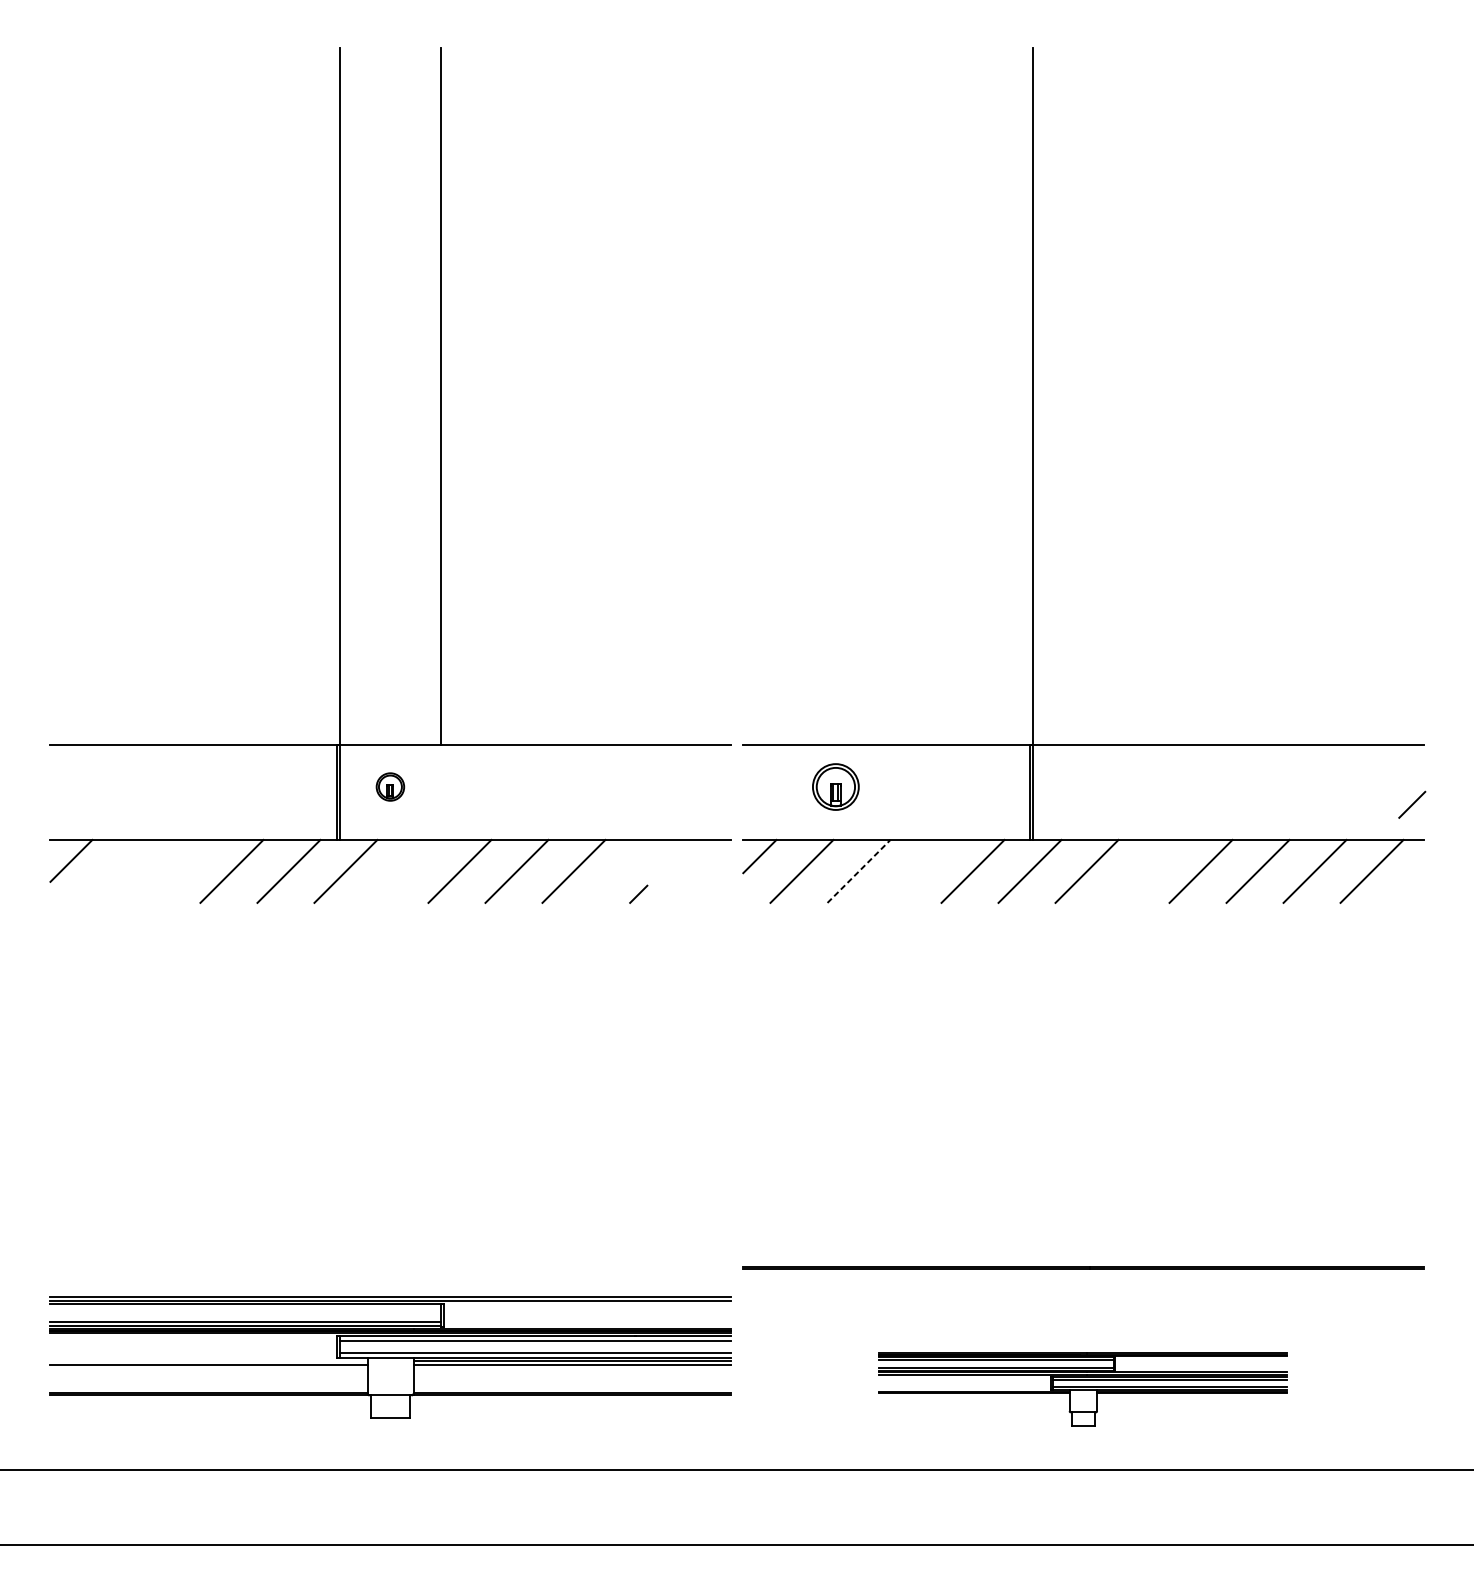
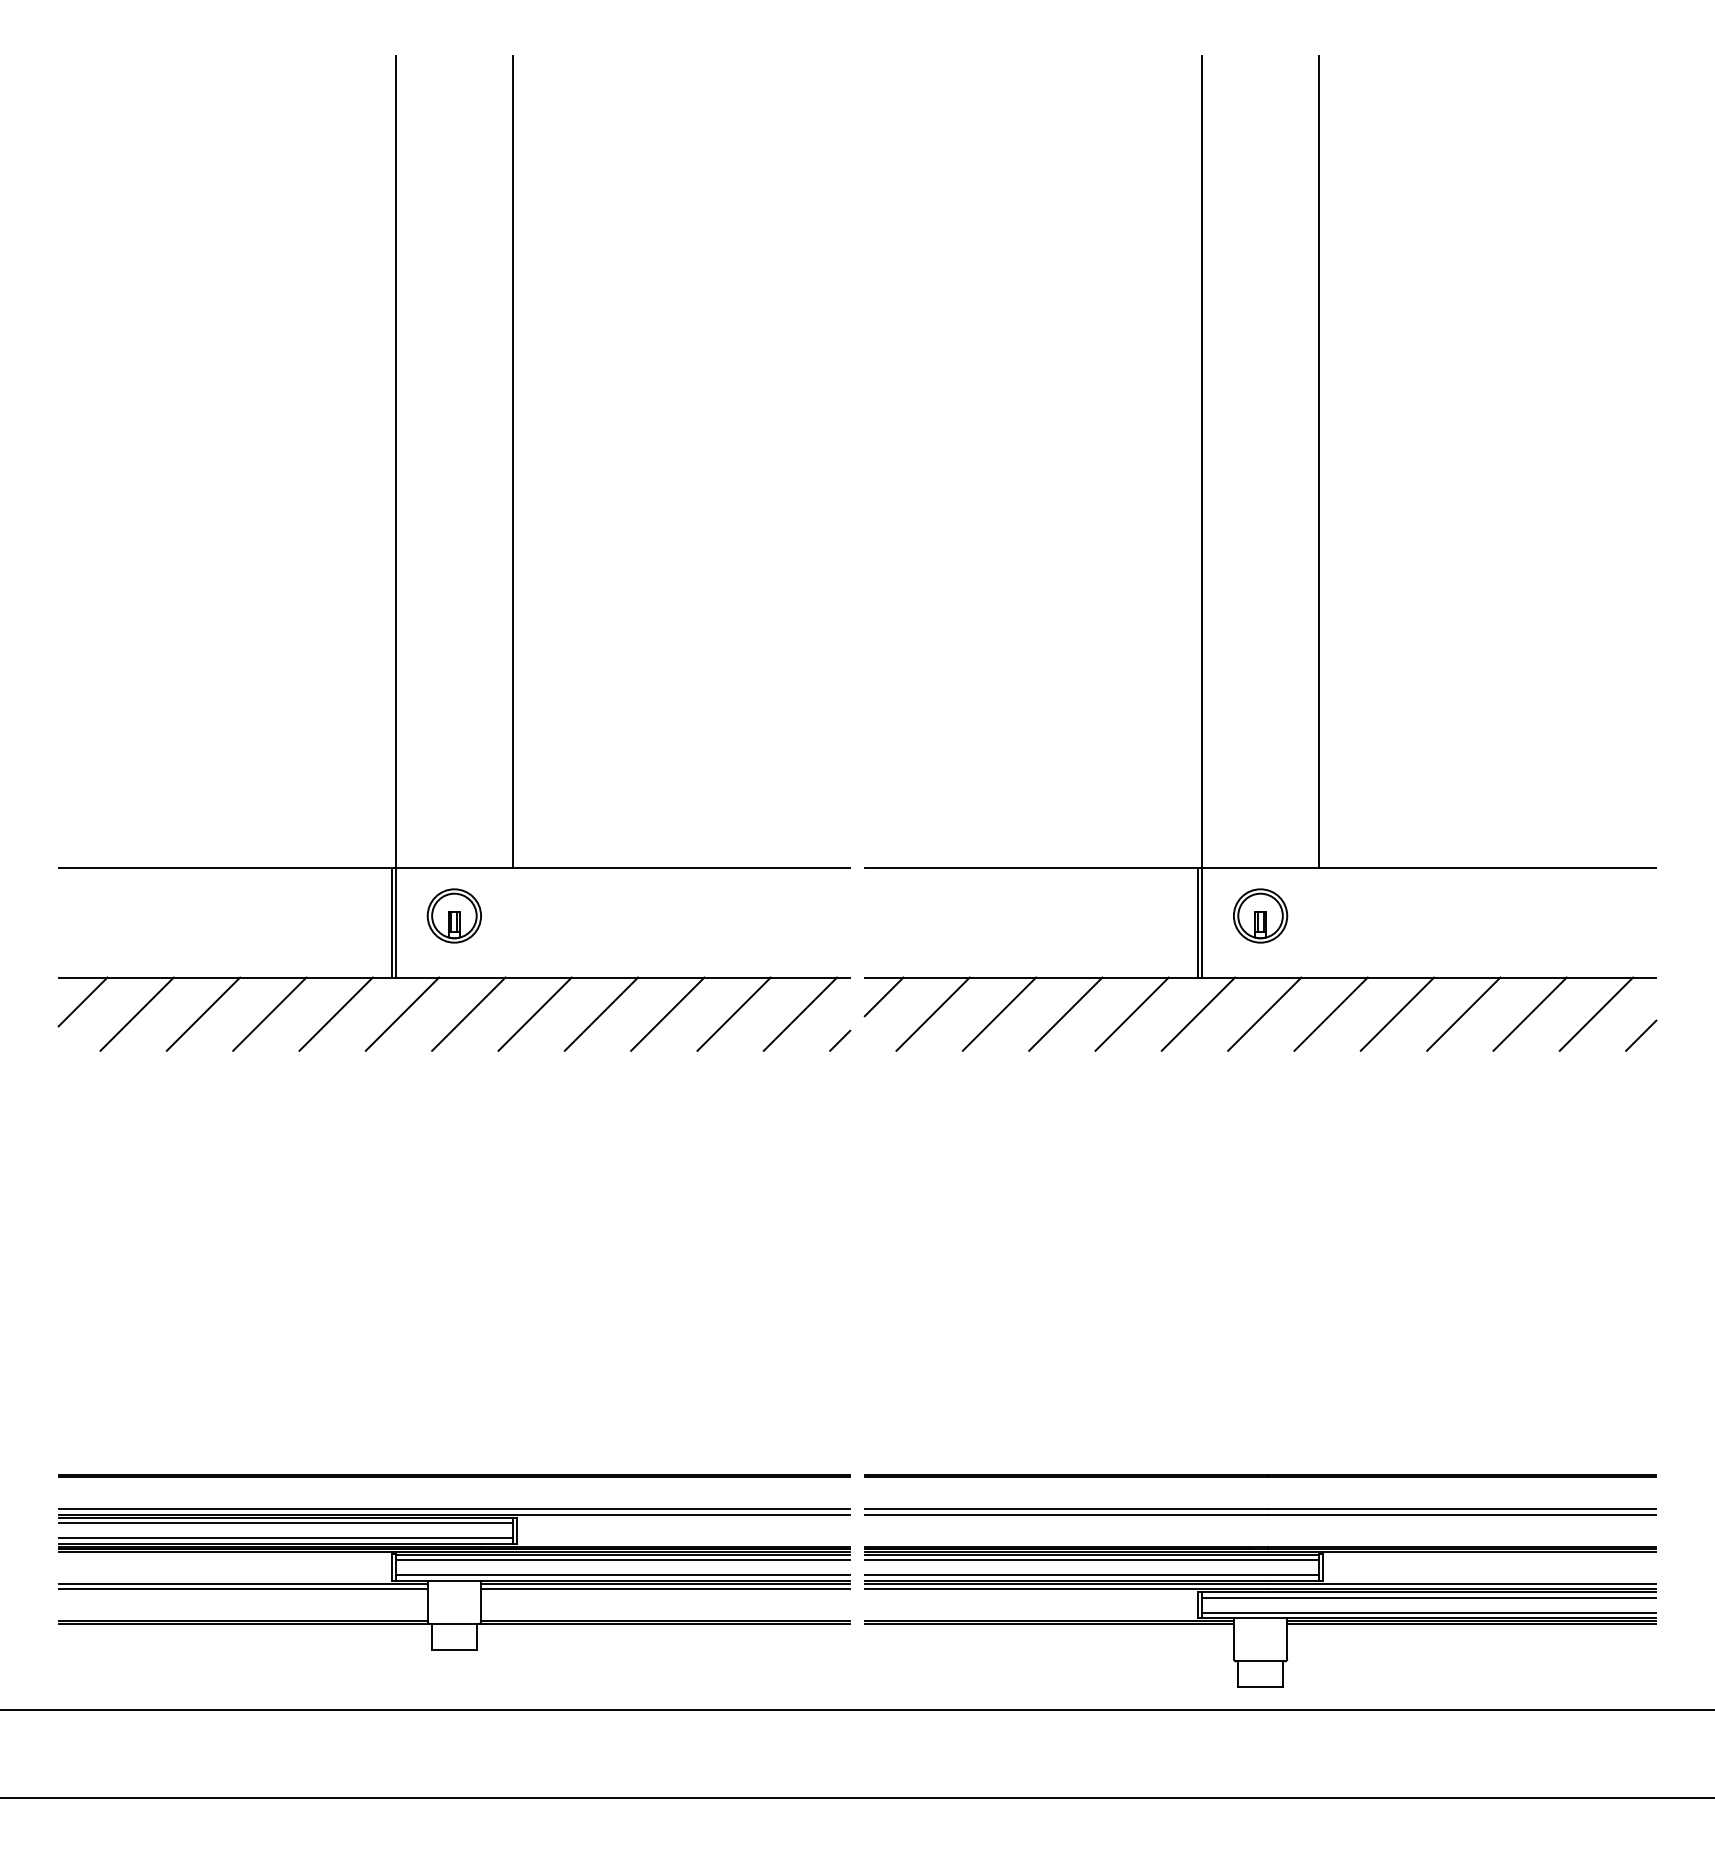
line: (1134, 396) -> (1319, 461), added
part: (389, 786) -> (453, 915), size x1.67
part: (835, 786) -> (1260, 915), moved
line: (1412, 804) -> (1641, 1035), moved
line: (117, 870) -> (136, 1013), added
line: (174, 870) -> (203, 1013), added
line: (402, 870) -> (468, 1013), added
line: (630, 870) -> (733, 1013), added
line: (688, 870) -> (800, 1013), added
line: (915, 870) -> (1065, 1013), added
line: (1143, 870) -> (1330, 1013), added
line: (859, 871) -> (999, 1014), dashed -> solid
line: (639, 894) -> (840, 1040), moved
line: (390, 1267) -> (454, 1475), added
part: (1083, 1298) -> (1260, 1511), added
line: (245, 1309) -> (285, 1523), added
line: (208, 1360) -> (242, 1583), added
part: (1083, 1389) -> (1260, 1616), size x1.67

